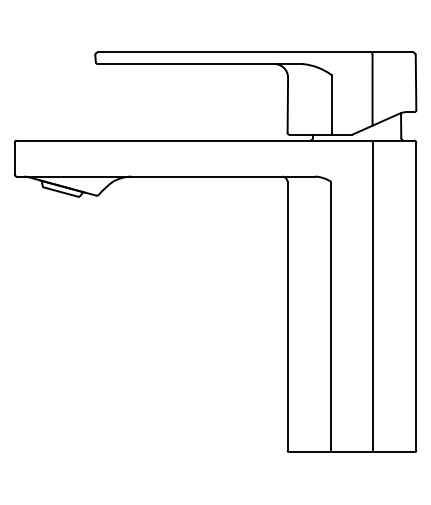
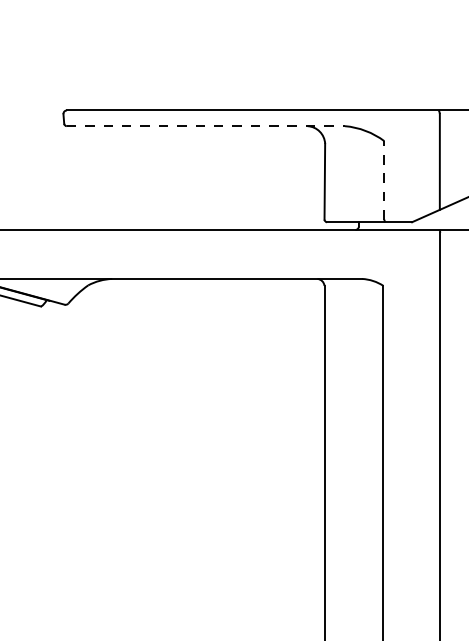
line: (200, 64) -> (206, 126), solid -> dashed
line: (331, 104) -> (384, 181), solid -> dashed

